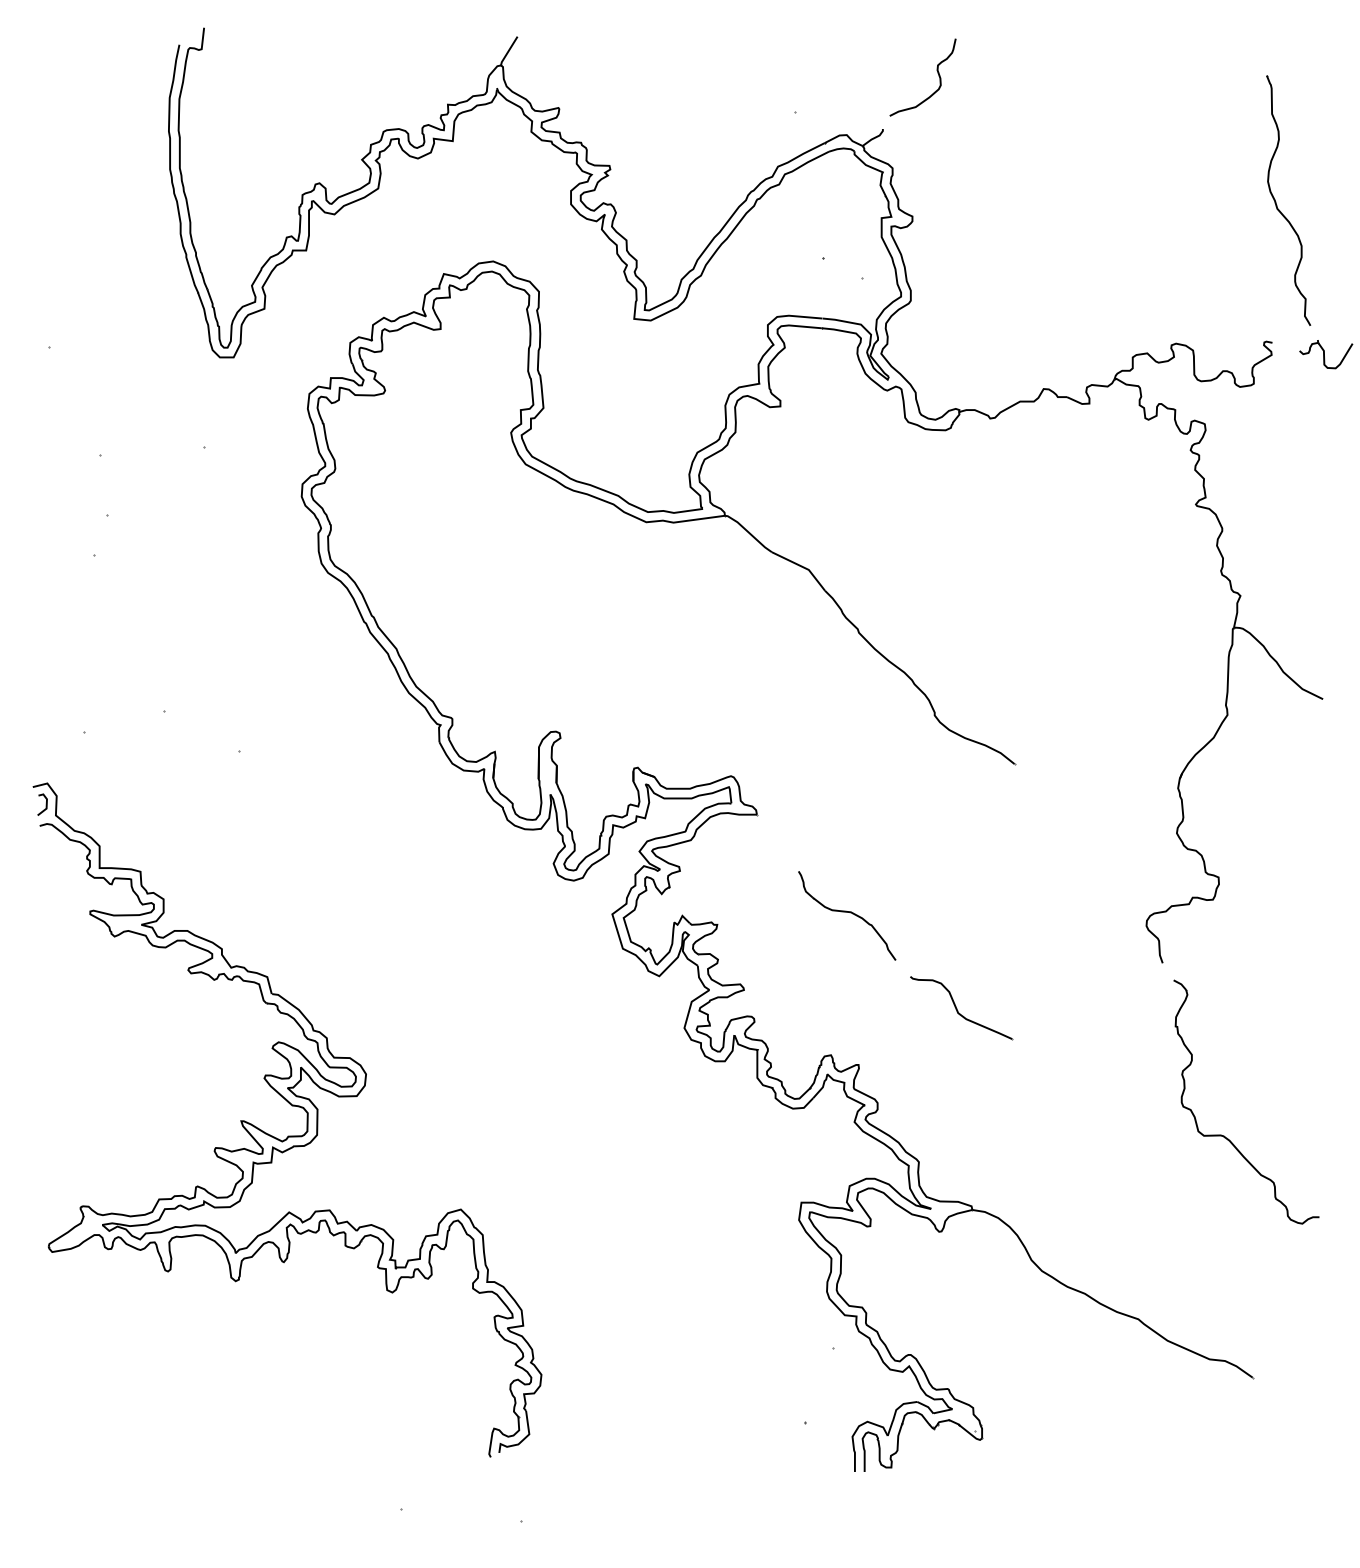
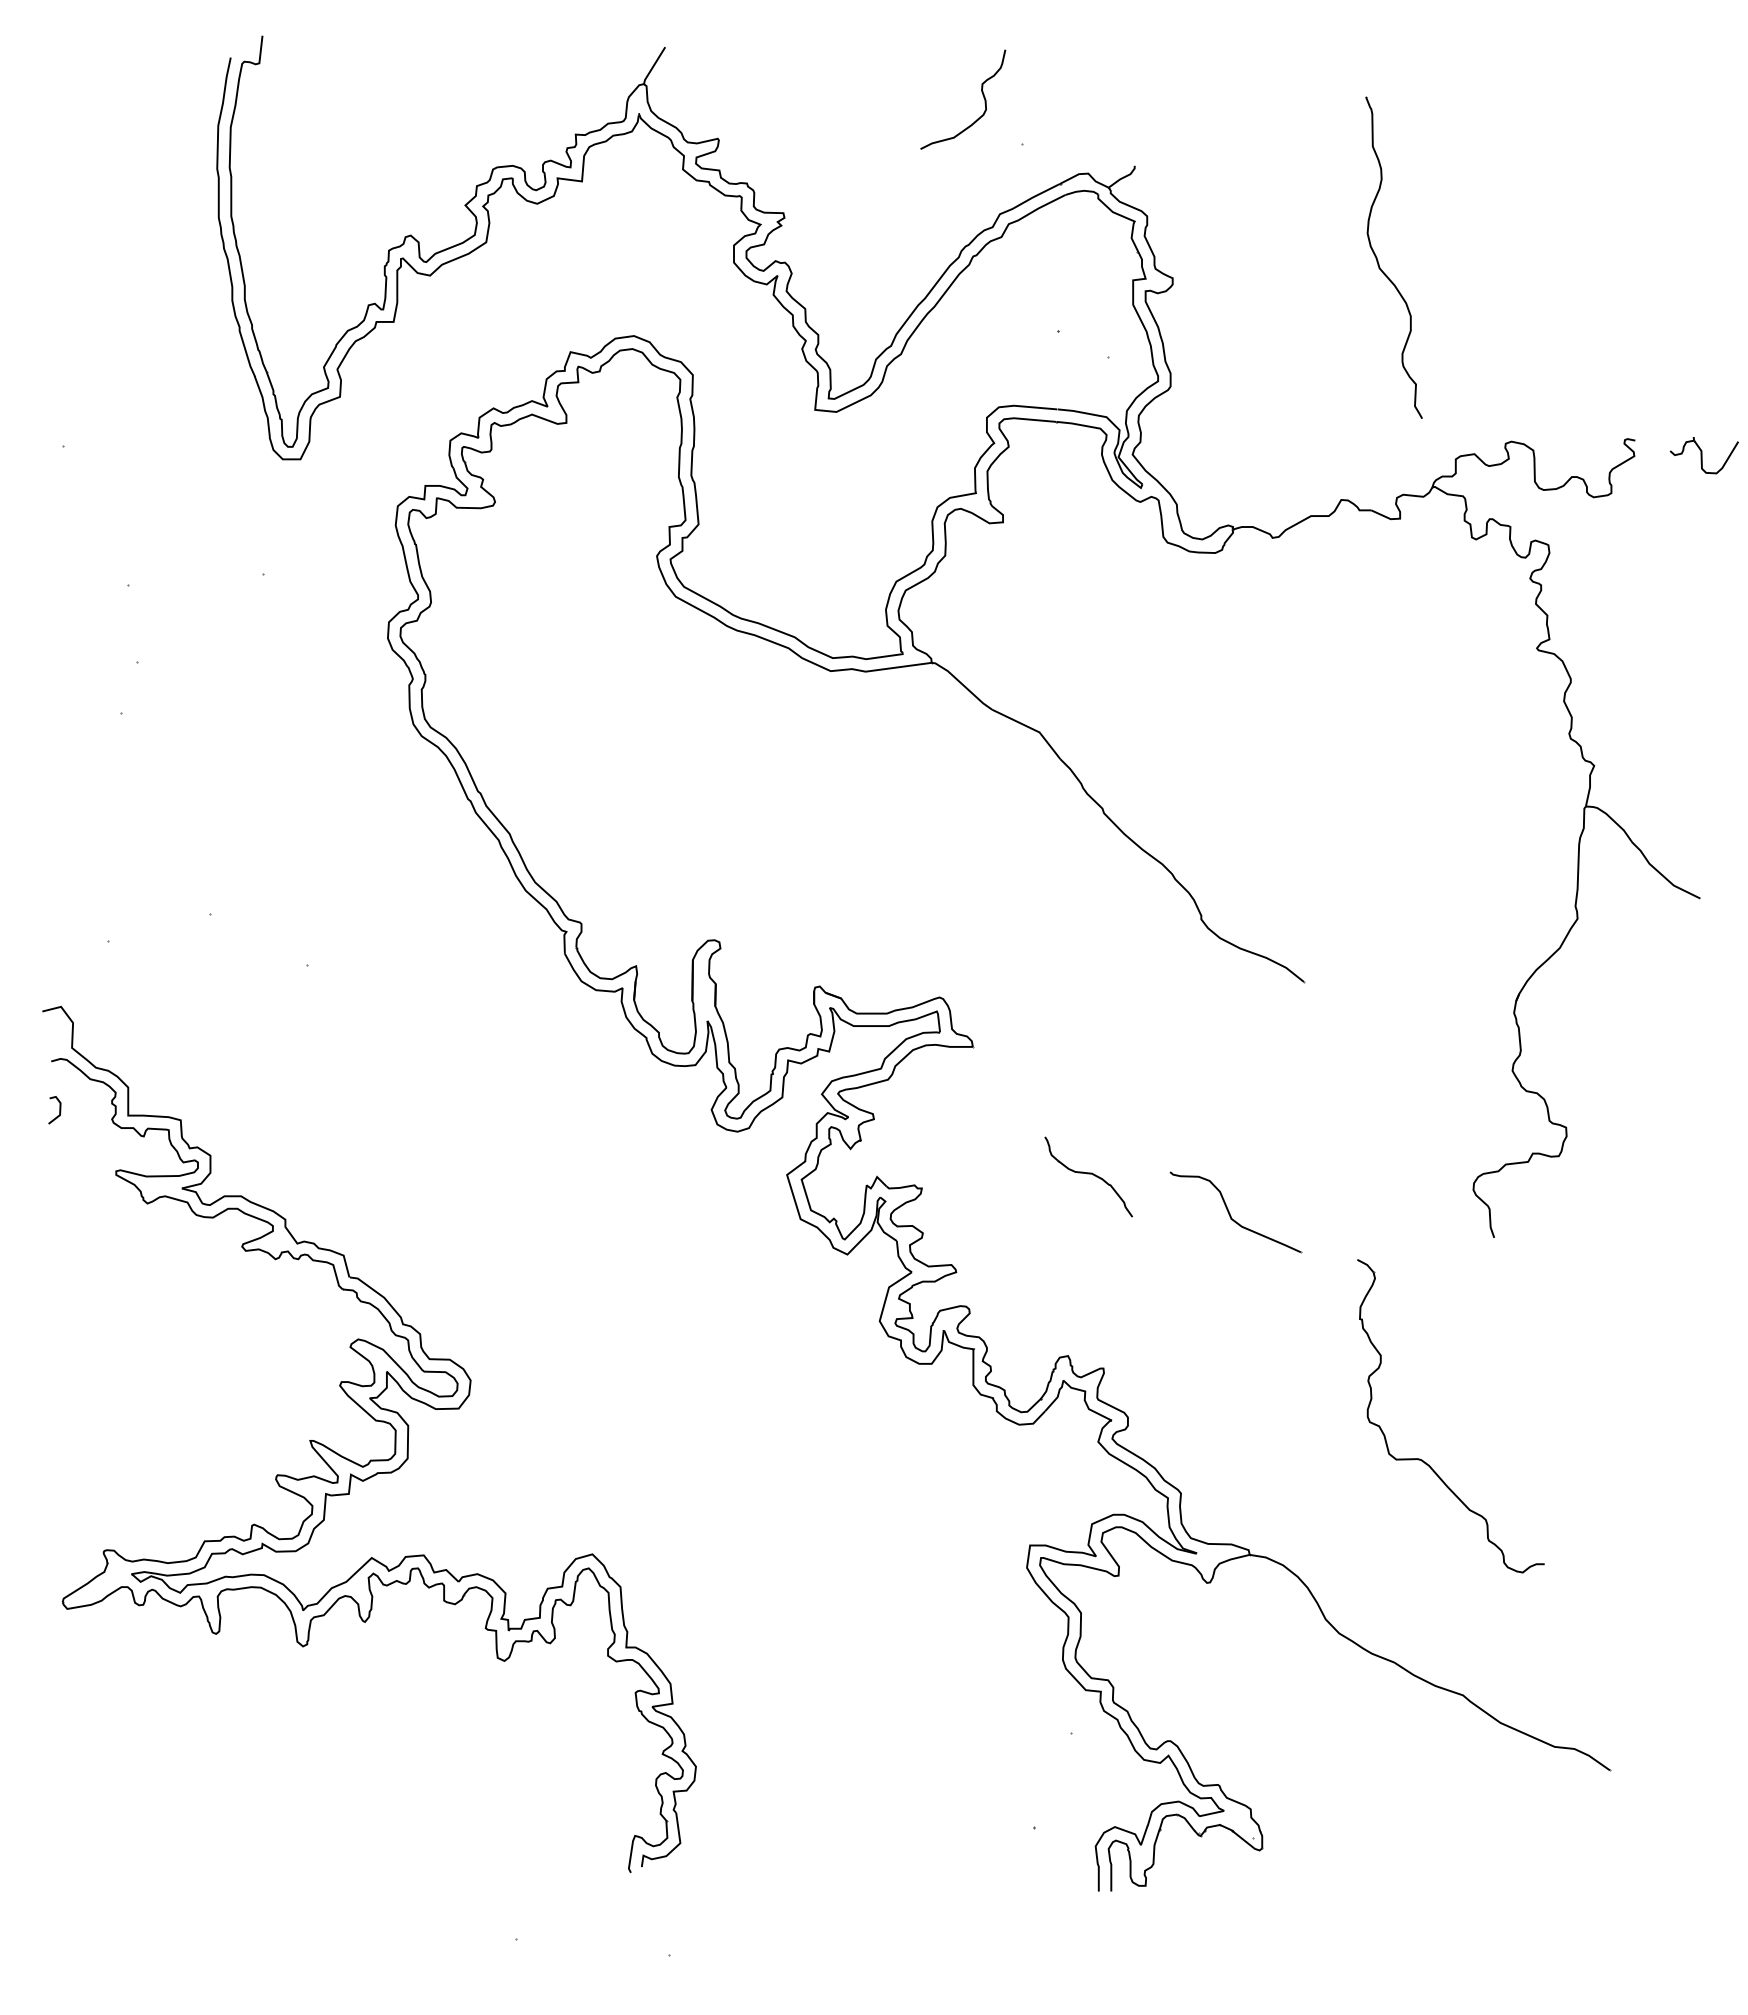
curve: (937, 71) -> (981, 92), moved
part: (1277, 205) -> (1379, 263), moved
line: (46, 805) -> (59, 1110), moved
part: (846, 915) -> (1088, 1176), size x0.7
part: (961, 1008) -> (1235, 1212), moved
part: (1224, 1135) -> (1422, 1459), moved

